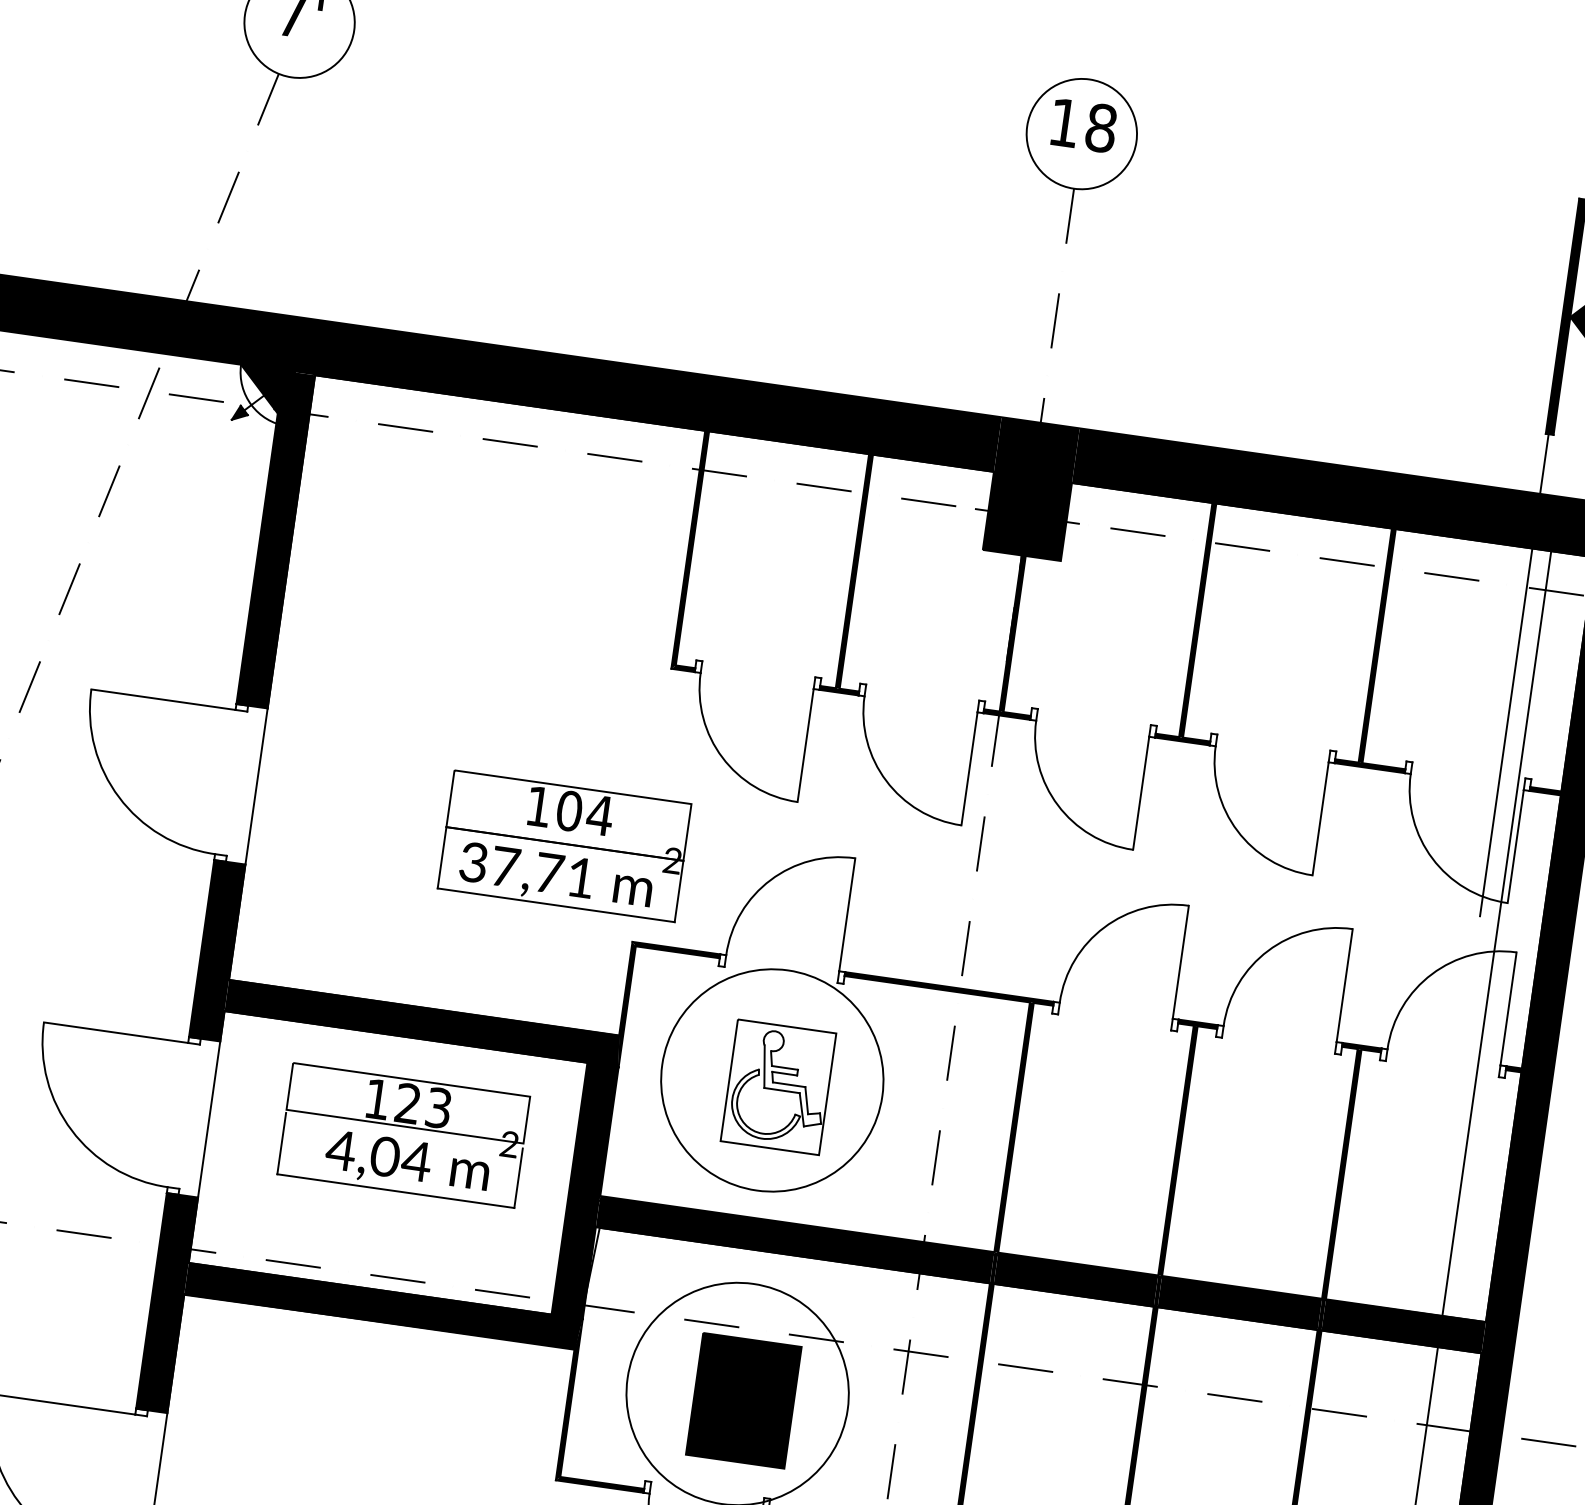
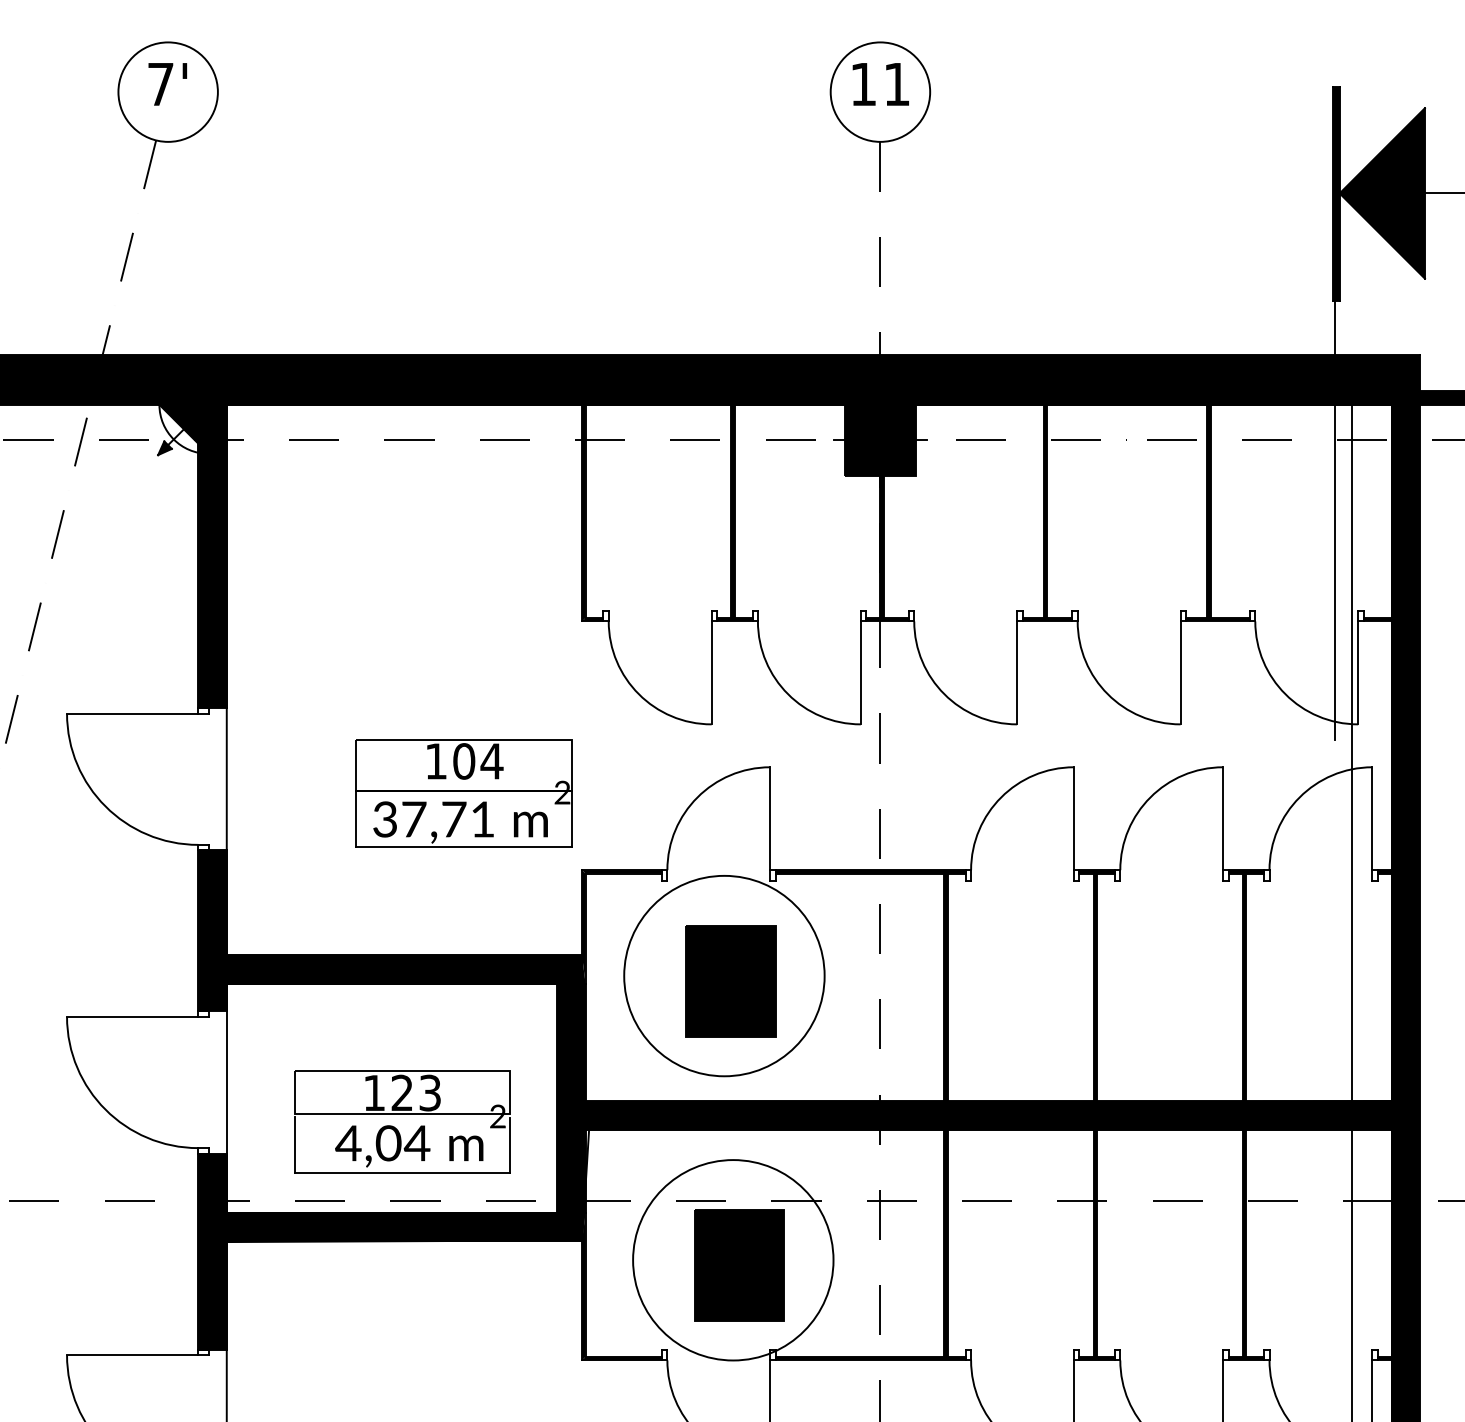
text: (1101, 128) -> (897, 84), 18 -> 11
part: (563, 846) -> (463, 793), moved
fill: (778, 1087) -> (730, 981), added
part: (404, 1127) -> (402, 1114), moved

